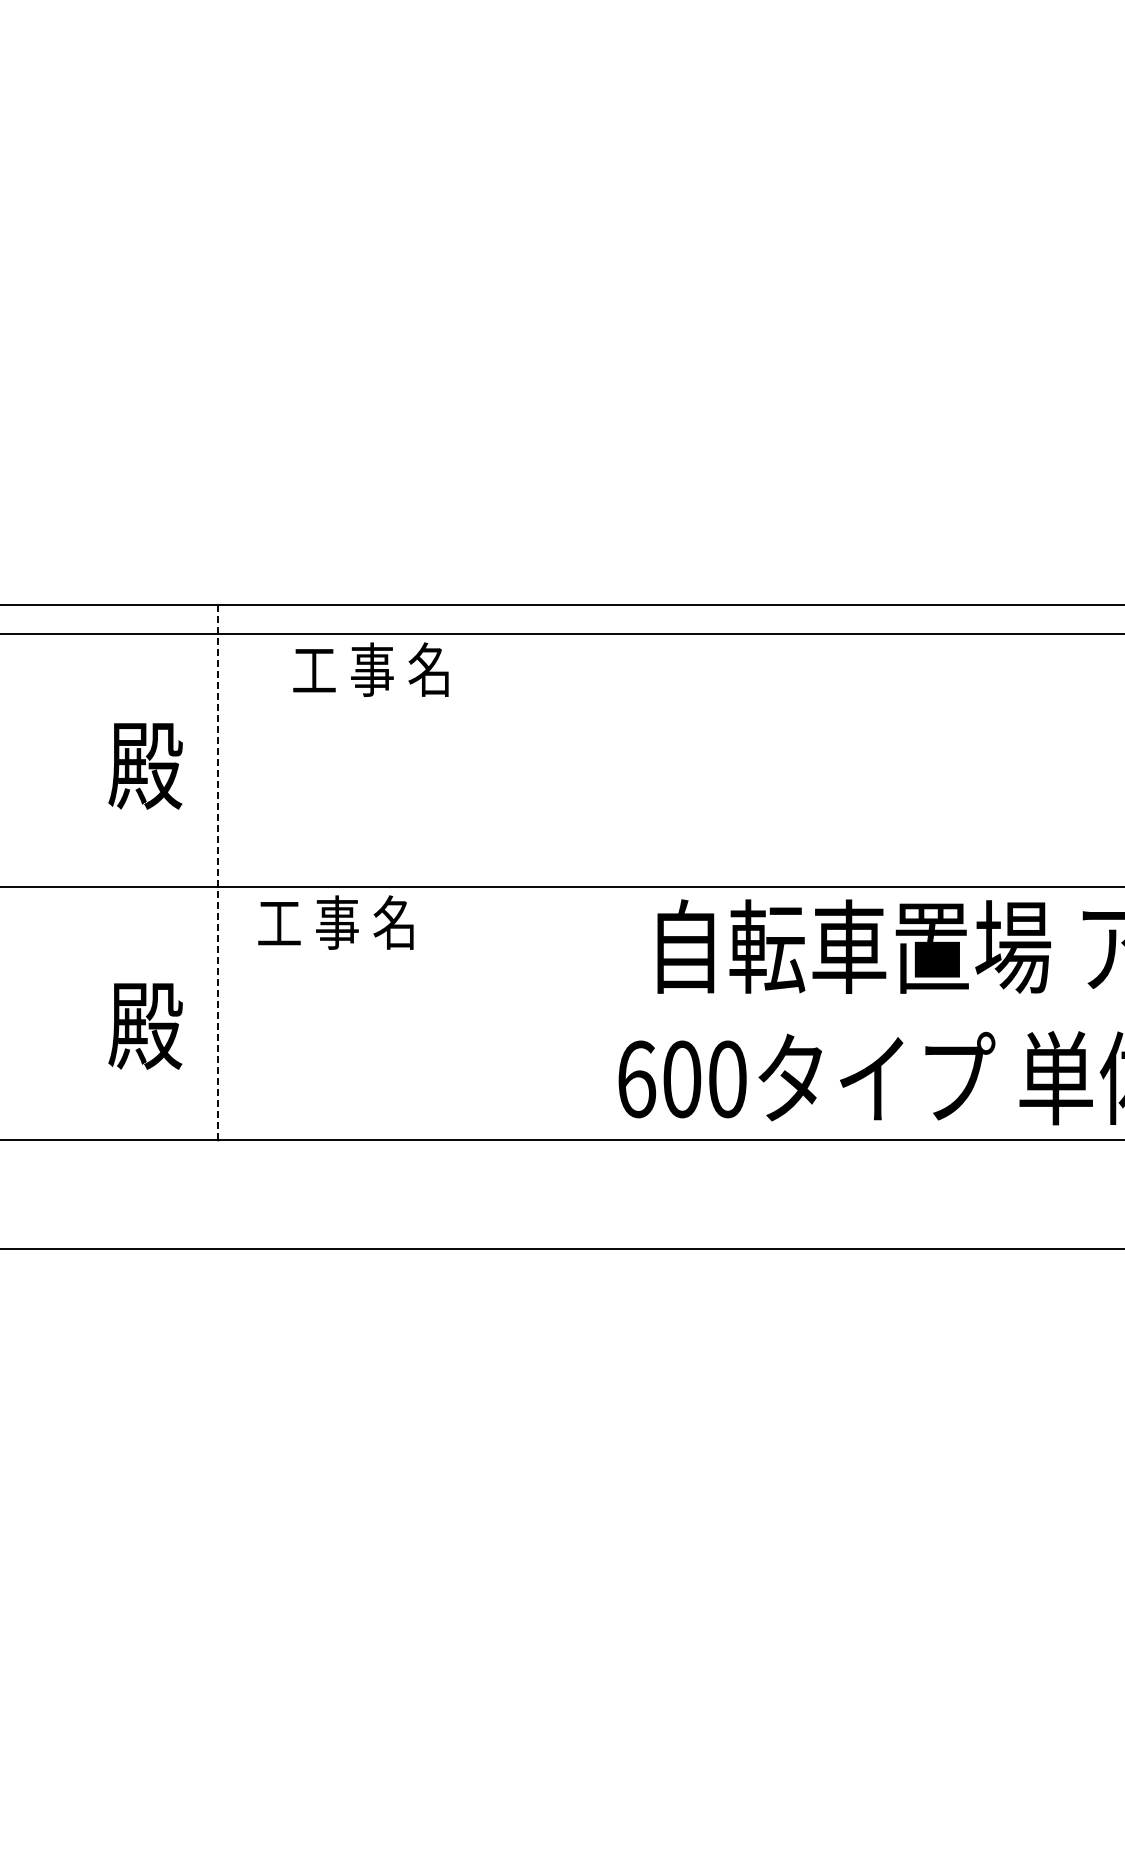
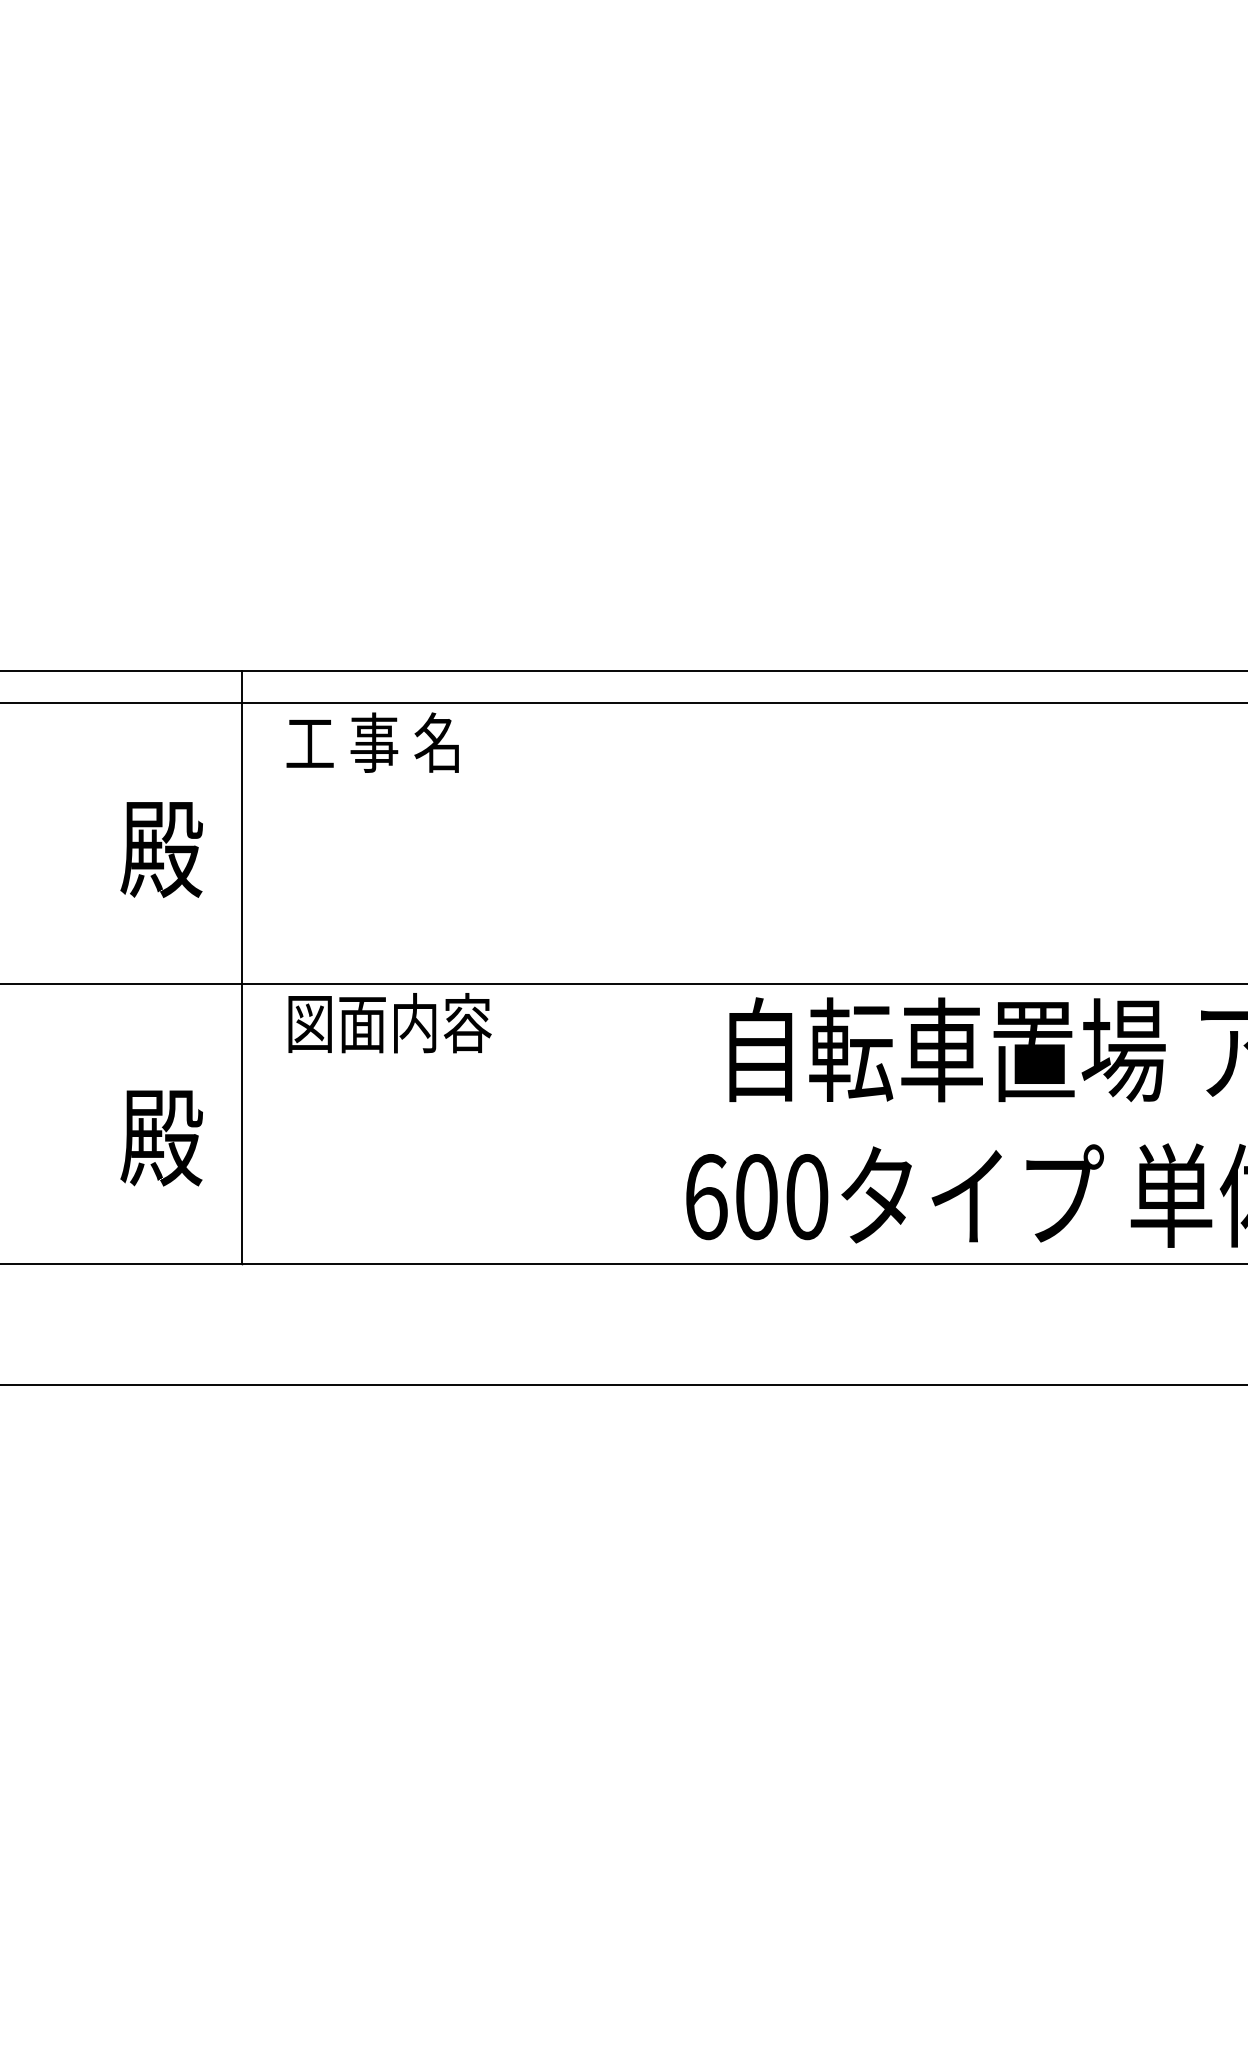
text: (370, 669) -> (372, 742), moved
line: (217, 873) -> (241, 968), dashed -> solid
text: (350, 922) -> (388, 1023), 工 事 名 -> 図面内容

